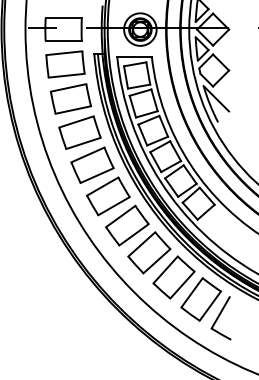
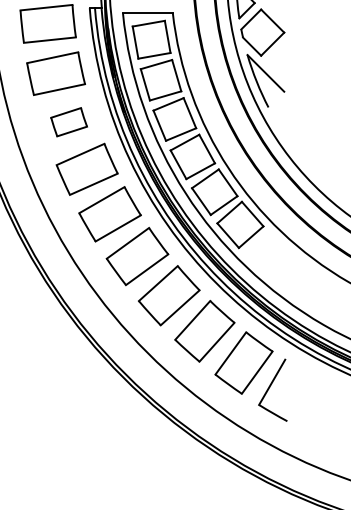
part: (79, 132) -> (68, 122), size x0.6

